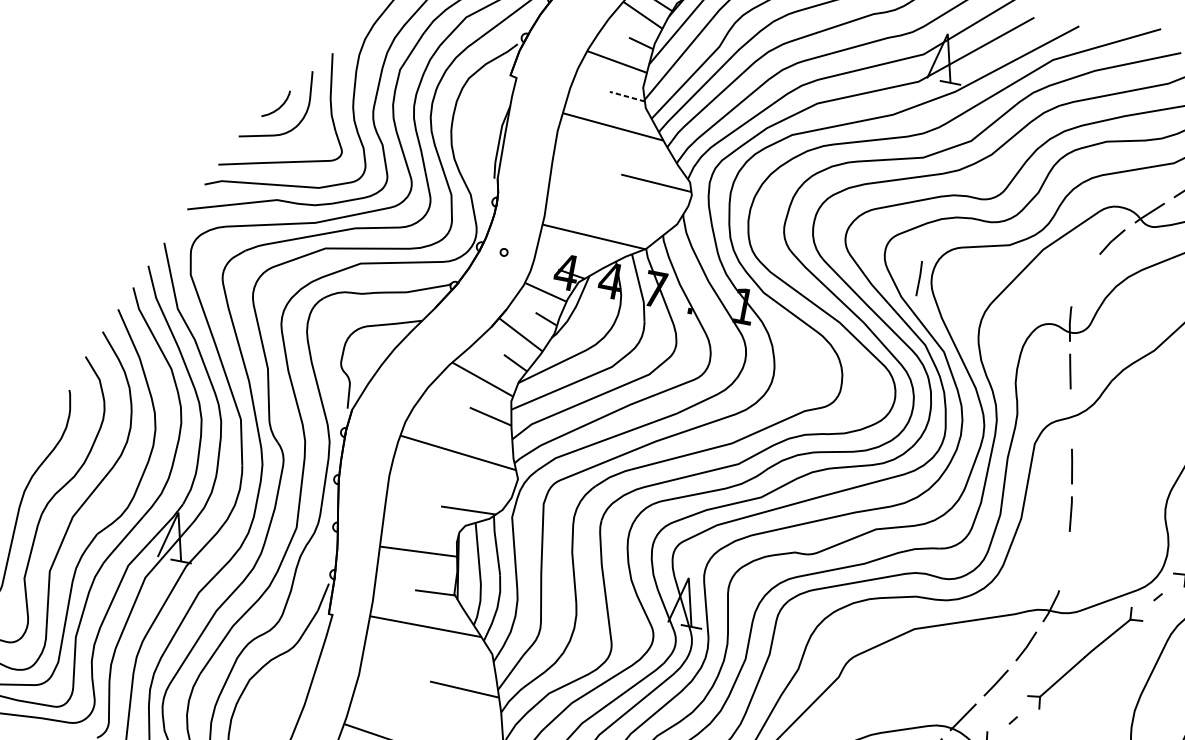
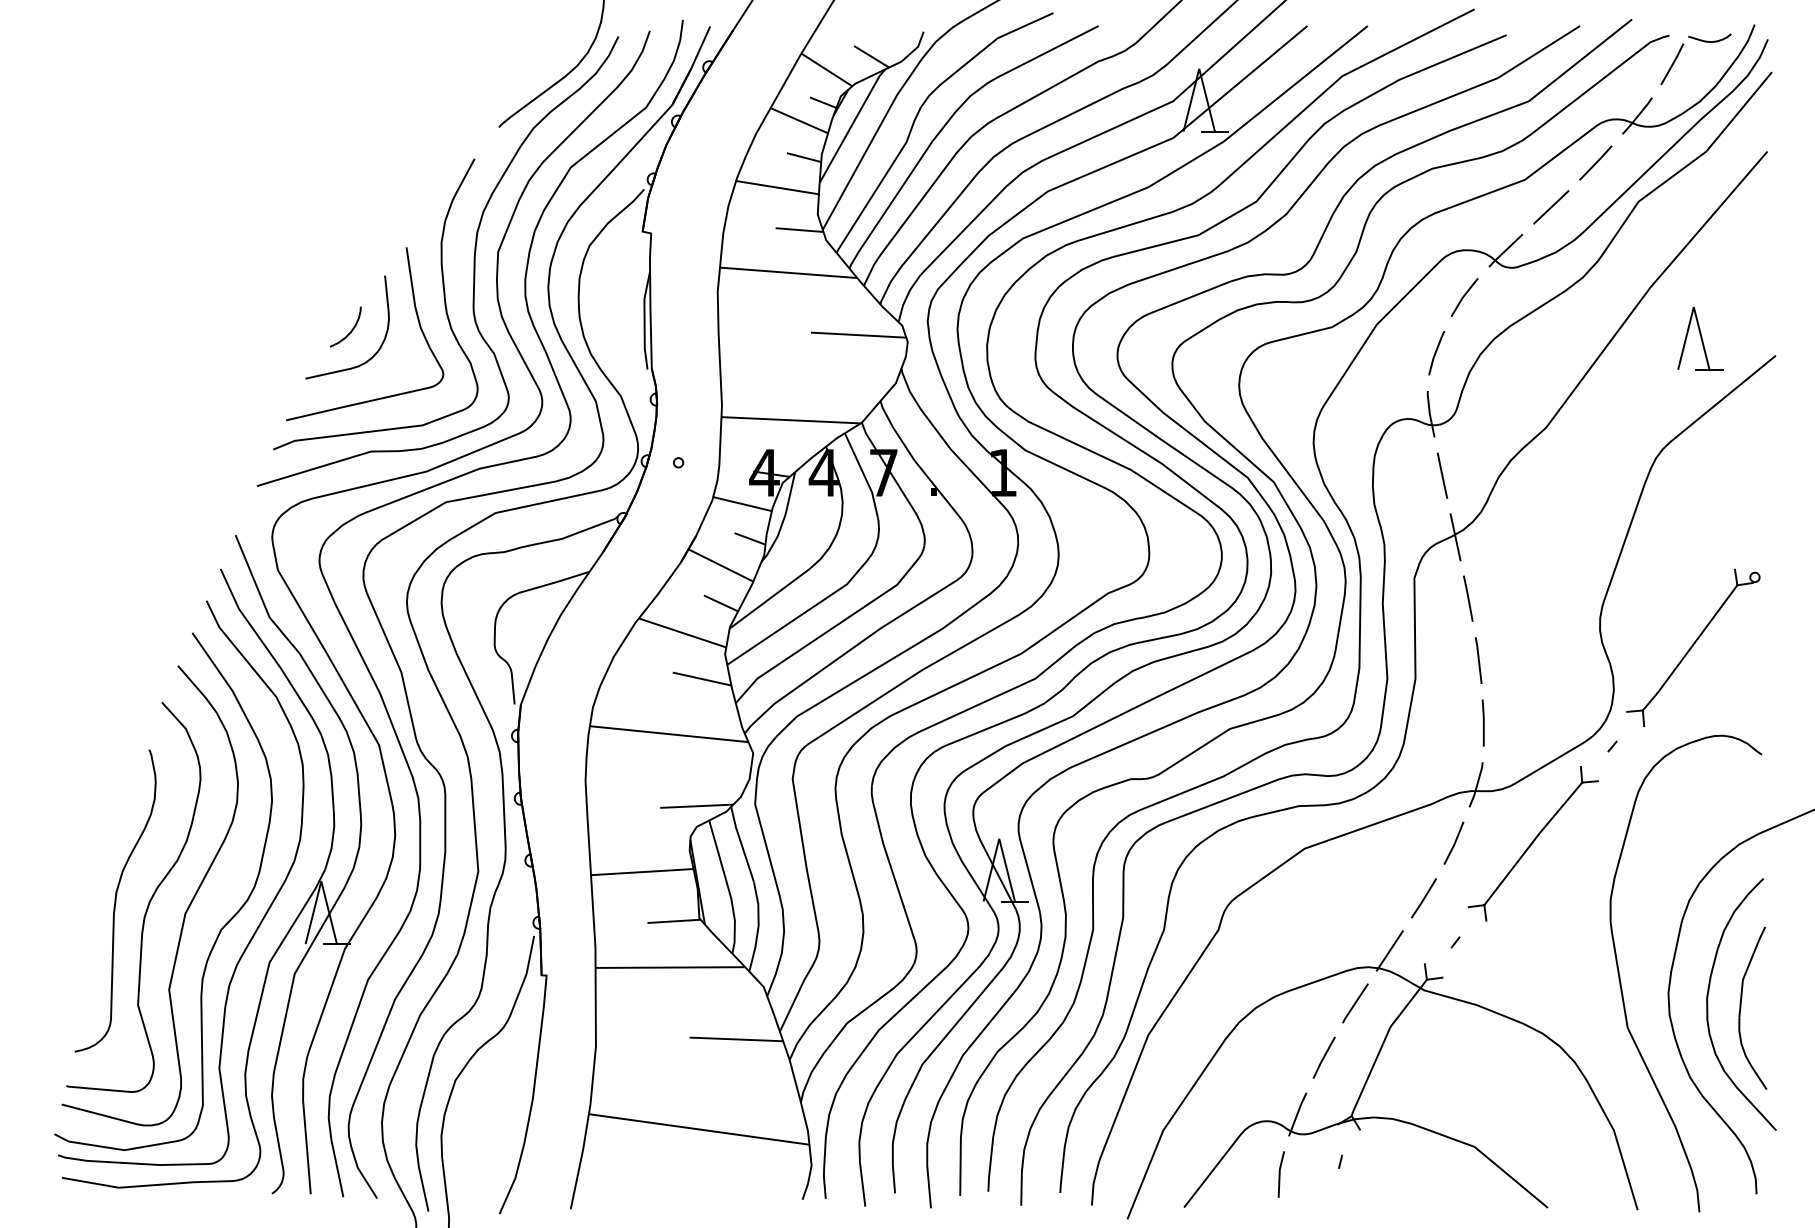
line: (627, 96) -> (799, 230), dashed -> solid
line: (918, 278) -> (1482, 722), moved
line: (1083, 279) -> (1436, 353), added
line: (1071, 419) -> (1455, 537), added

